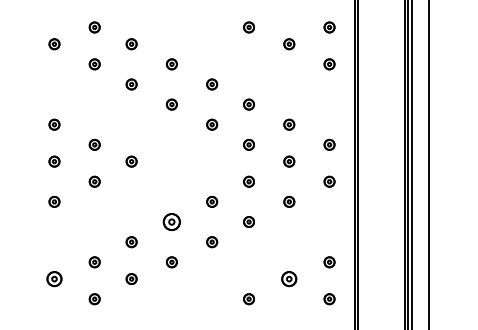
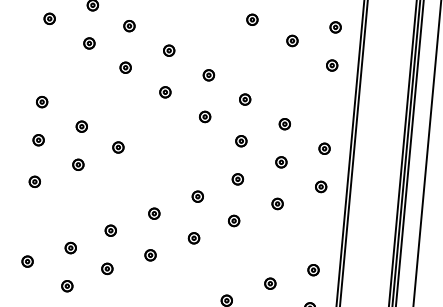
part: (171, 221) -> (153, 213), size x0.62
part: (54, 278) -> (27, 261), size x0.71
part: (289, 278) -> (270, 283), size x0.71

